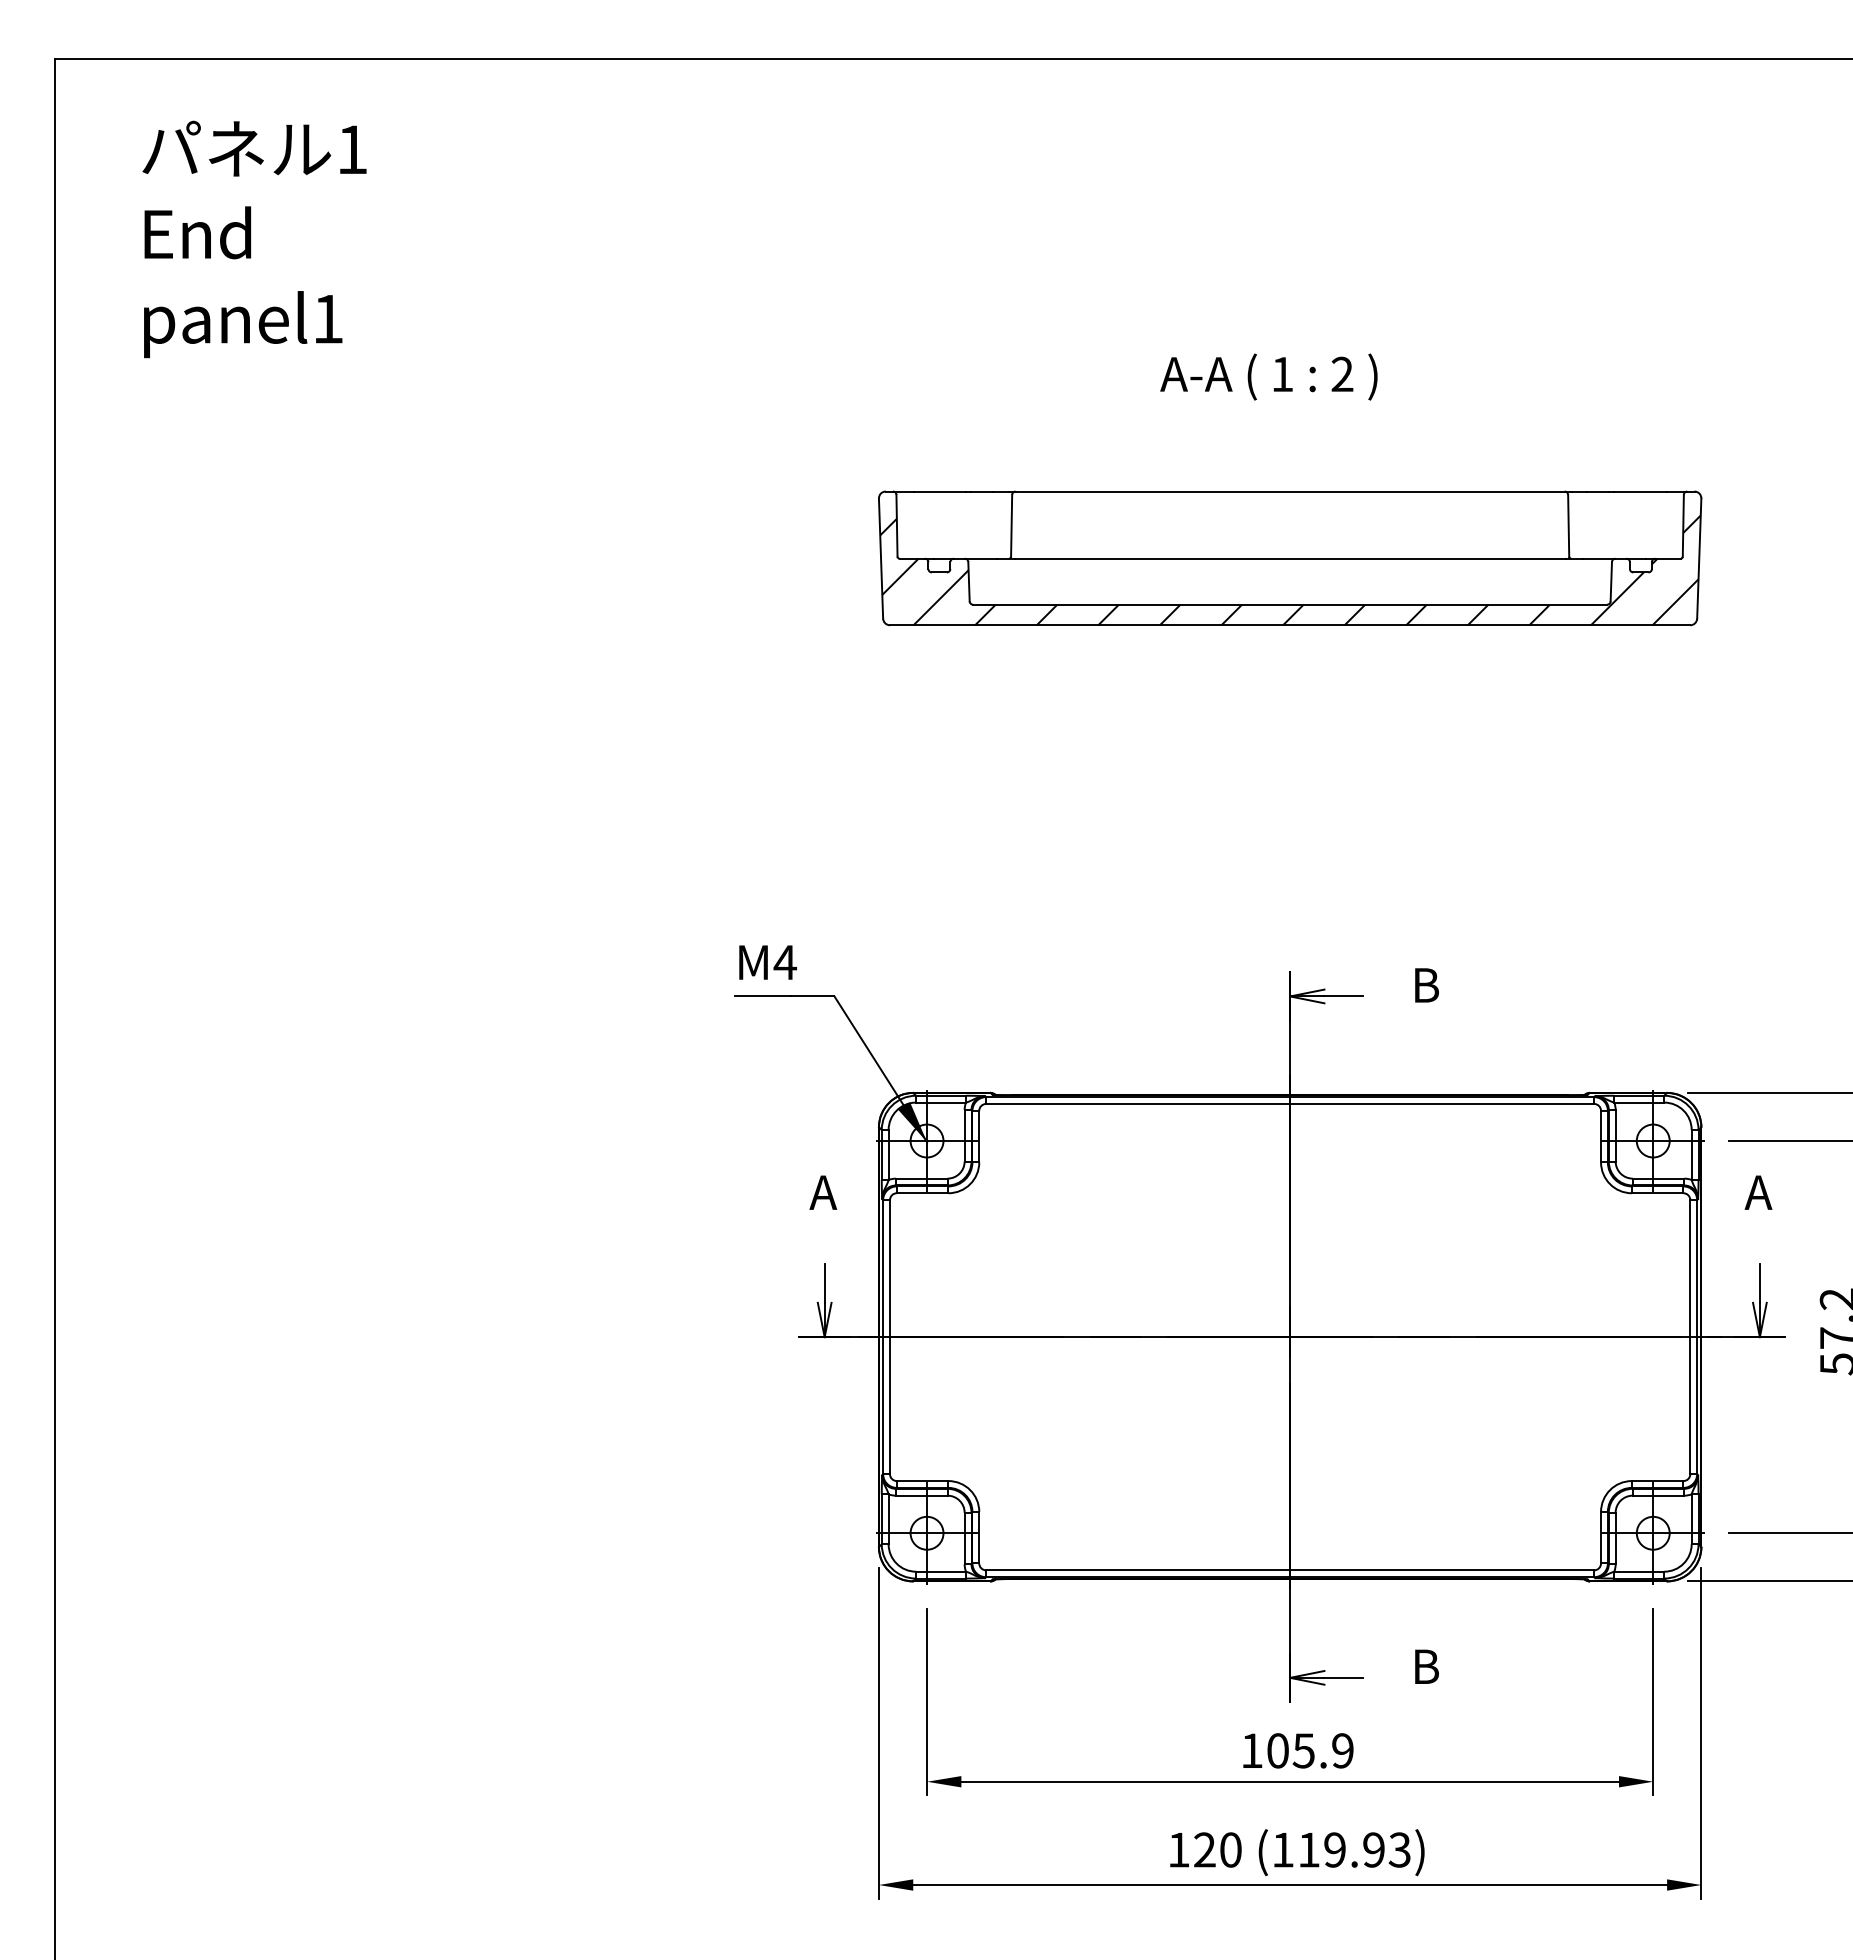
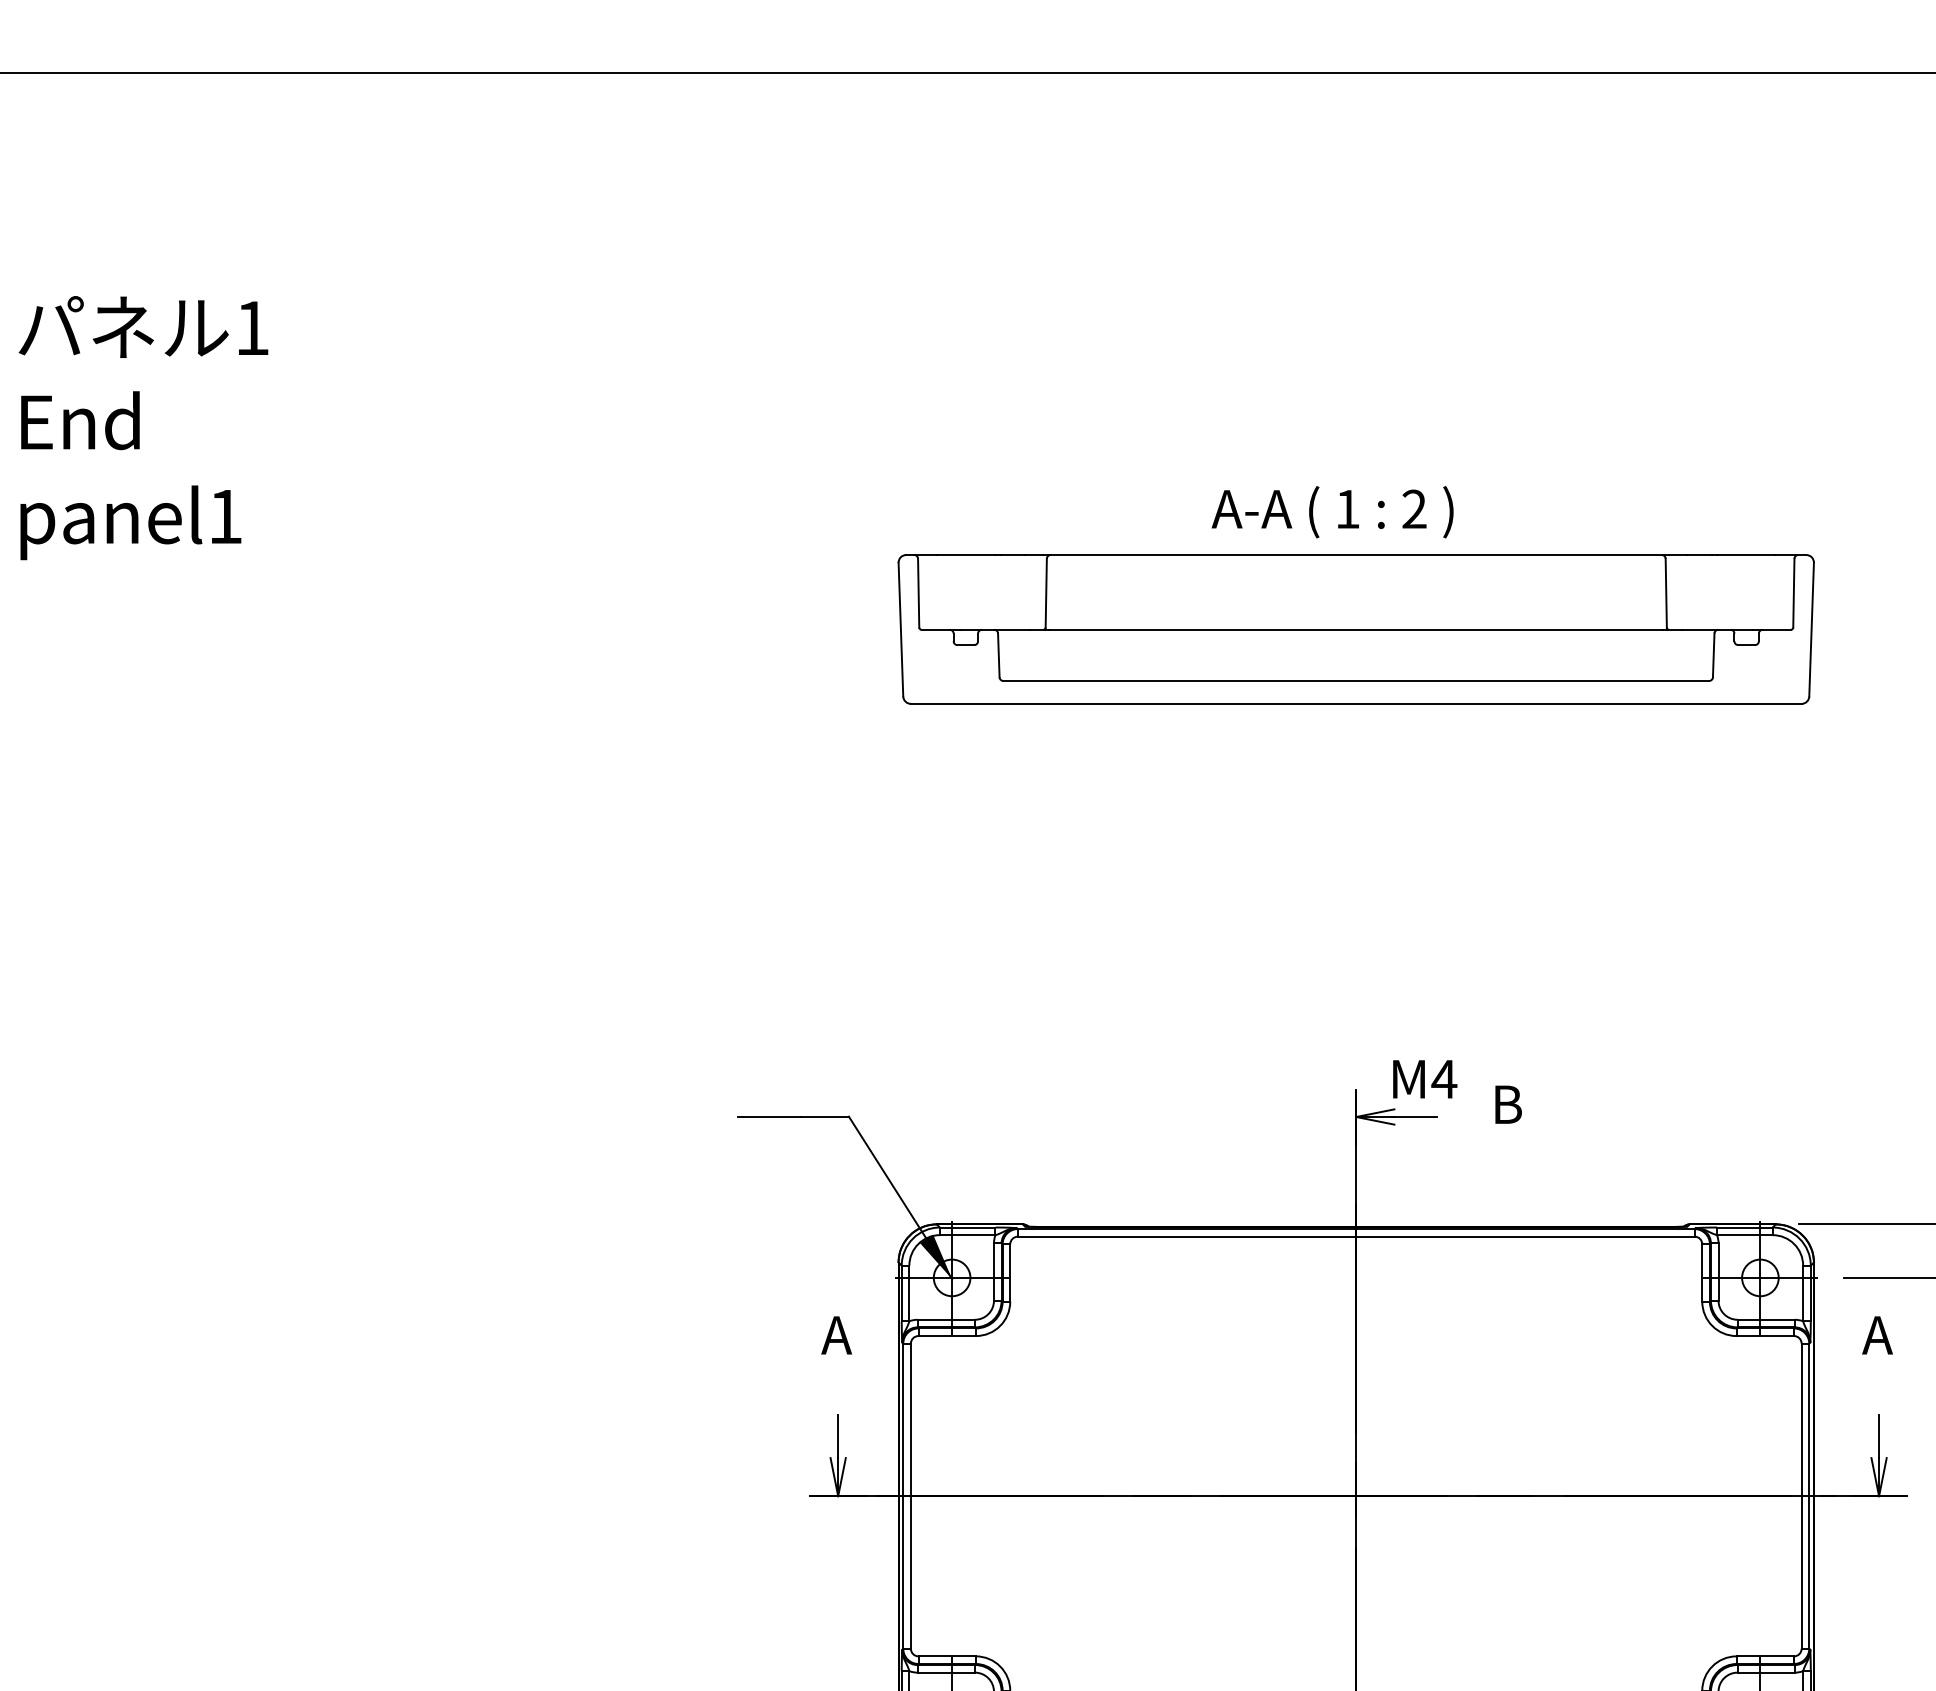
text: (254, 239) -> (143, 428), moved
text: (1268, 376) -> (1332, 511), moved
hatch: (1290, 570) -> (1356, 642), removed
text: (767, 962) -> (1424, 1079), moved

